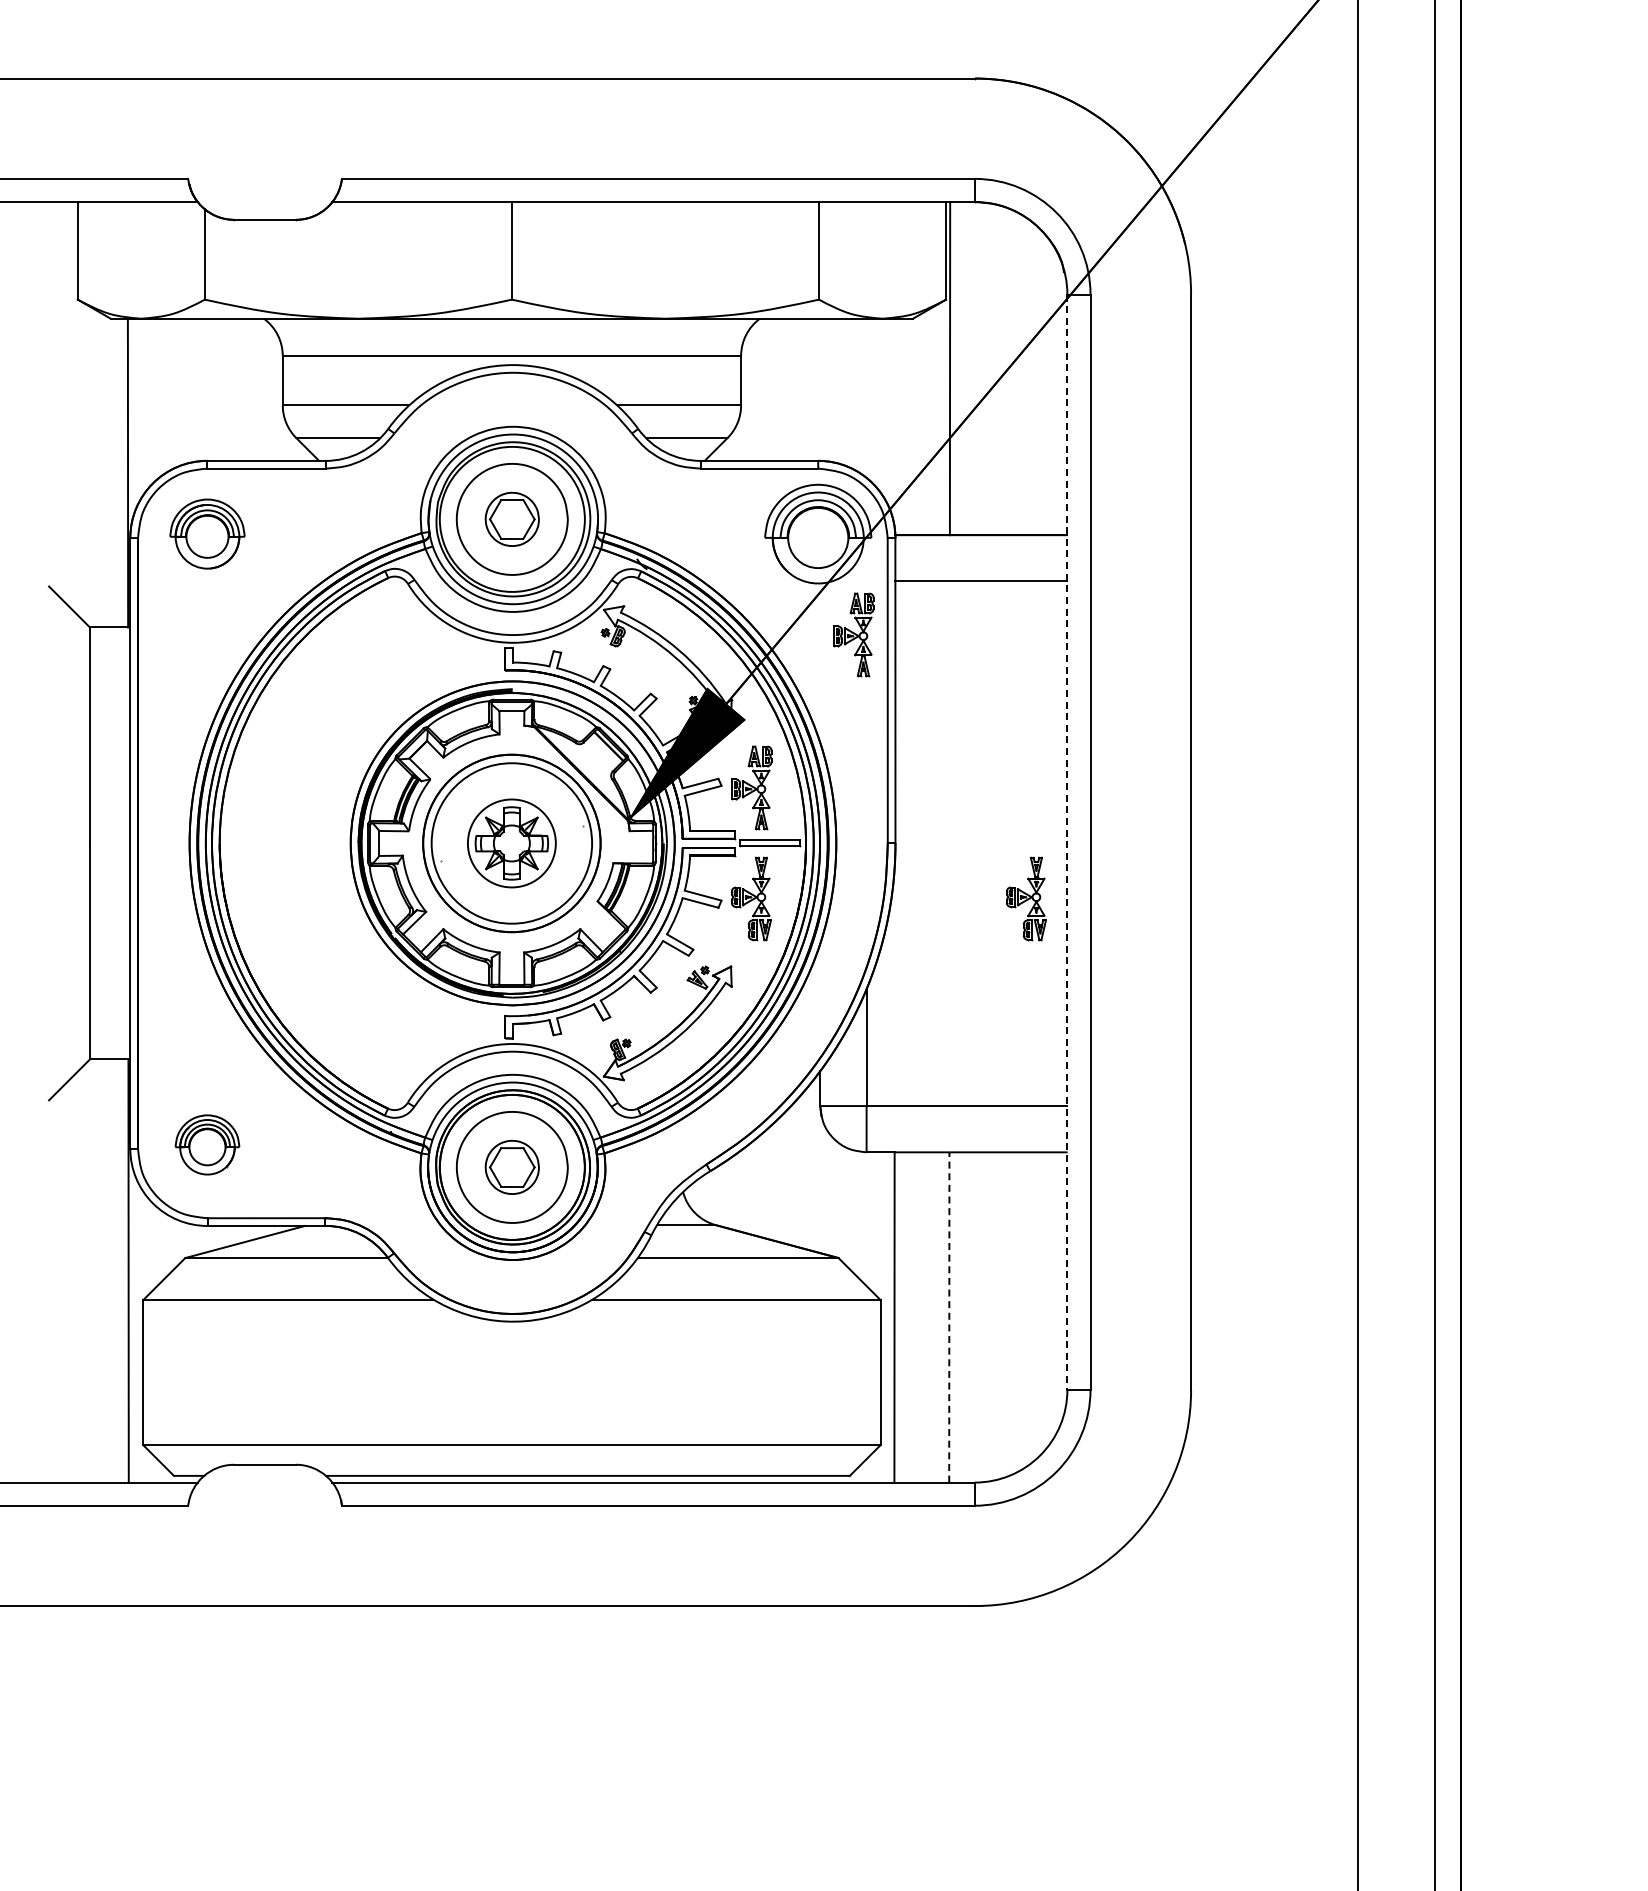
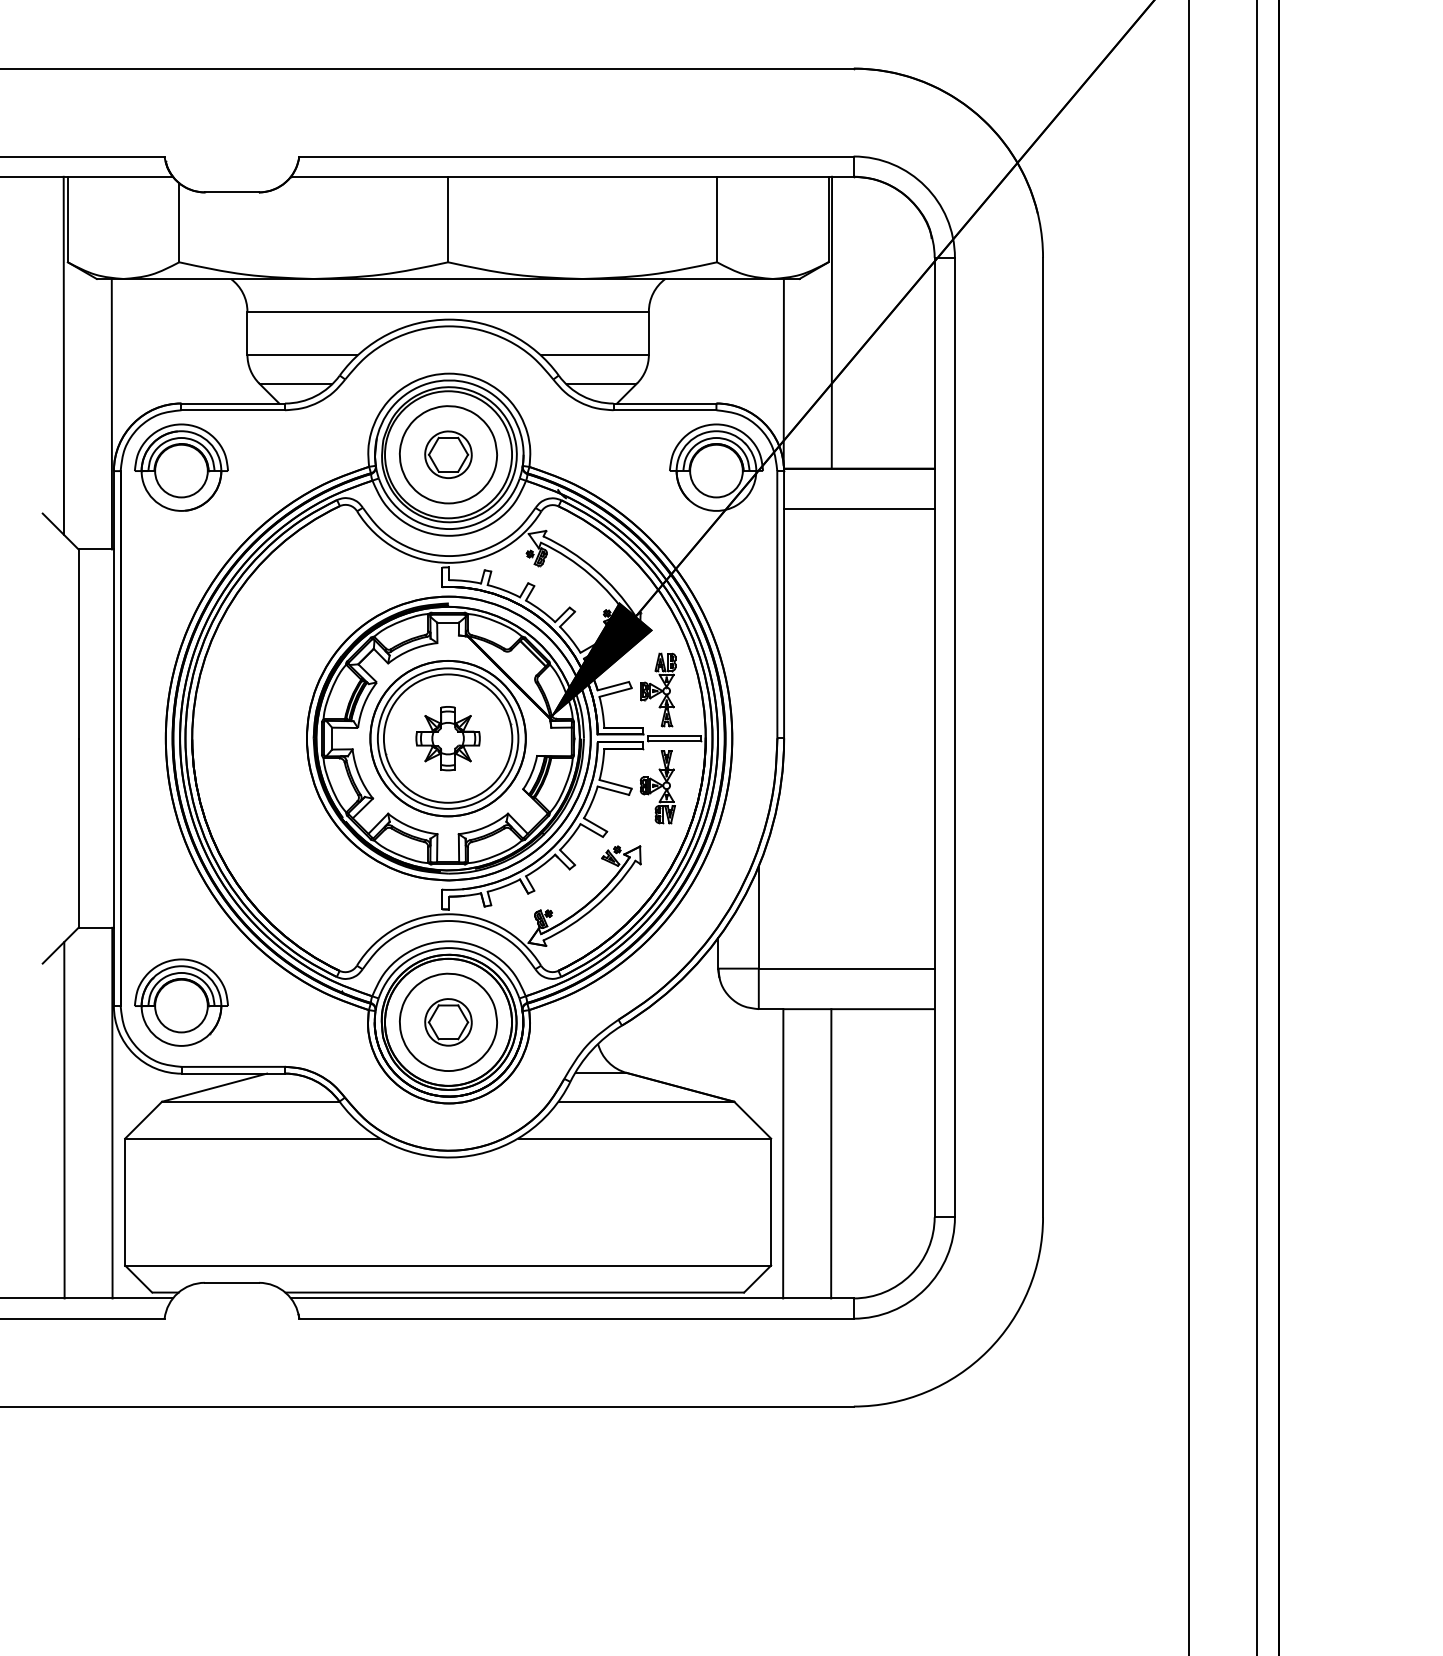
line: (73, 406) -> (64, 355), added
line: (895, 424) -> (784, 371), added
part: (207, 533) -> (181, 467), size x1.43
part: (853, 634) -> (747, 555), removed
line: (1067, 842) -> (934, 737), dashed -> solid
circle: (511, 843) -> (447, 738), size x1.67
part: (1026, 898) -> (898, 786), removed
part: (207, 1144) -> (181, 1002), size x1.67
line: (73, 1278) -> (64, 1119), added
line: (949, 1316) -> (831, 1152), dashed -> solid

